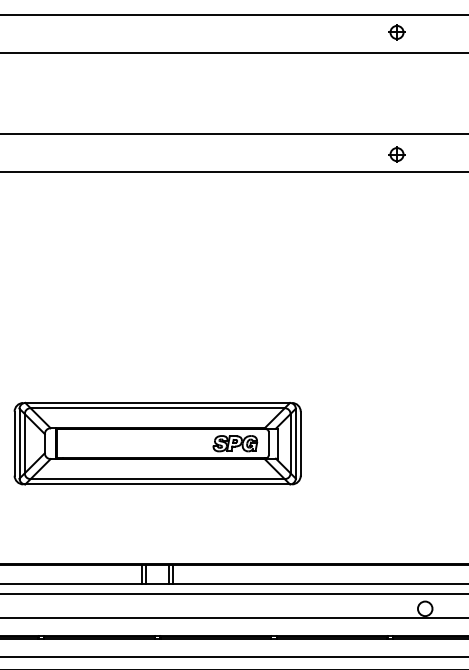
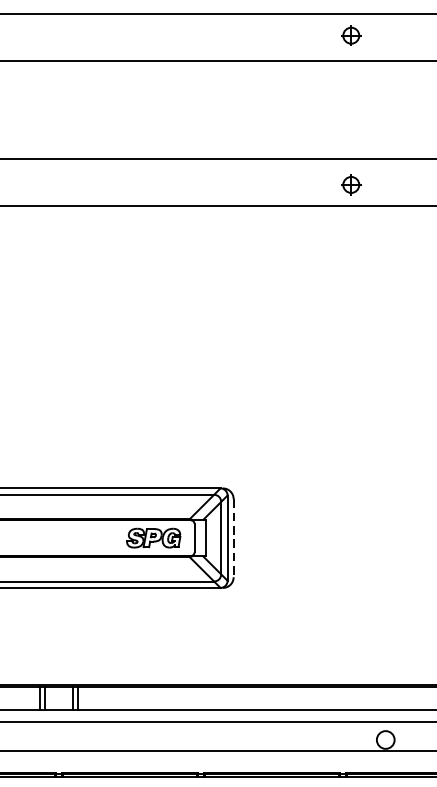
line: (300, 443) -> (233, 537), solid -> dashed

